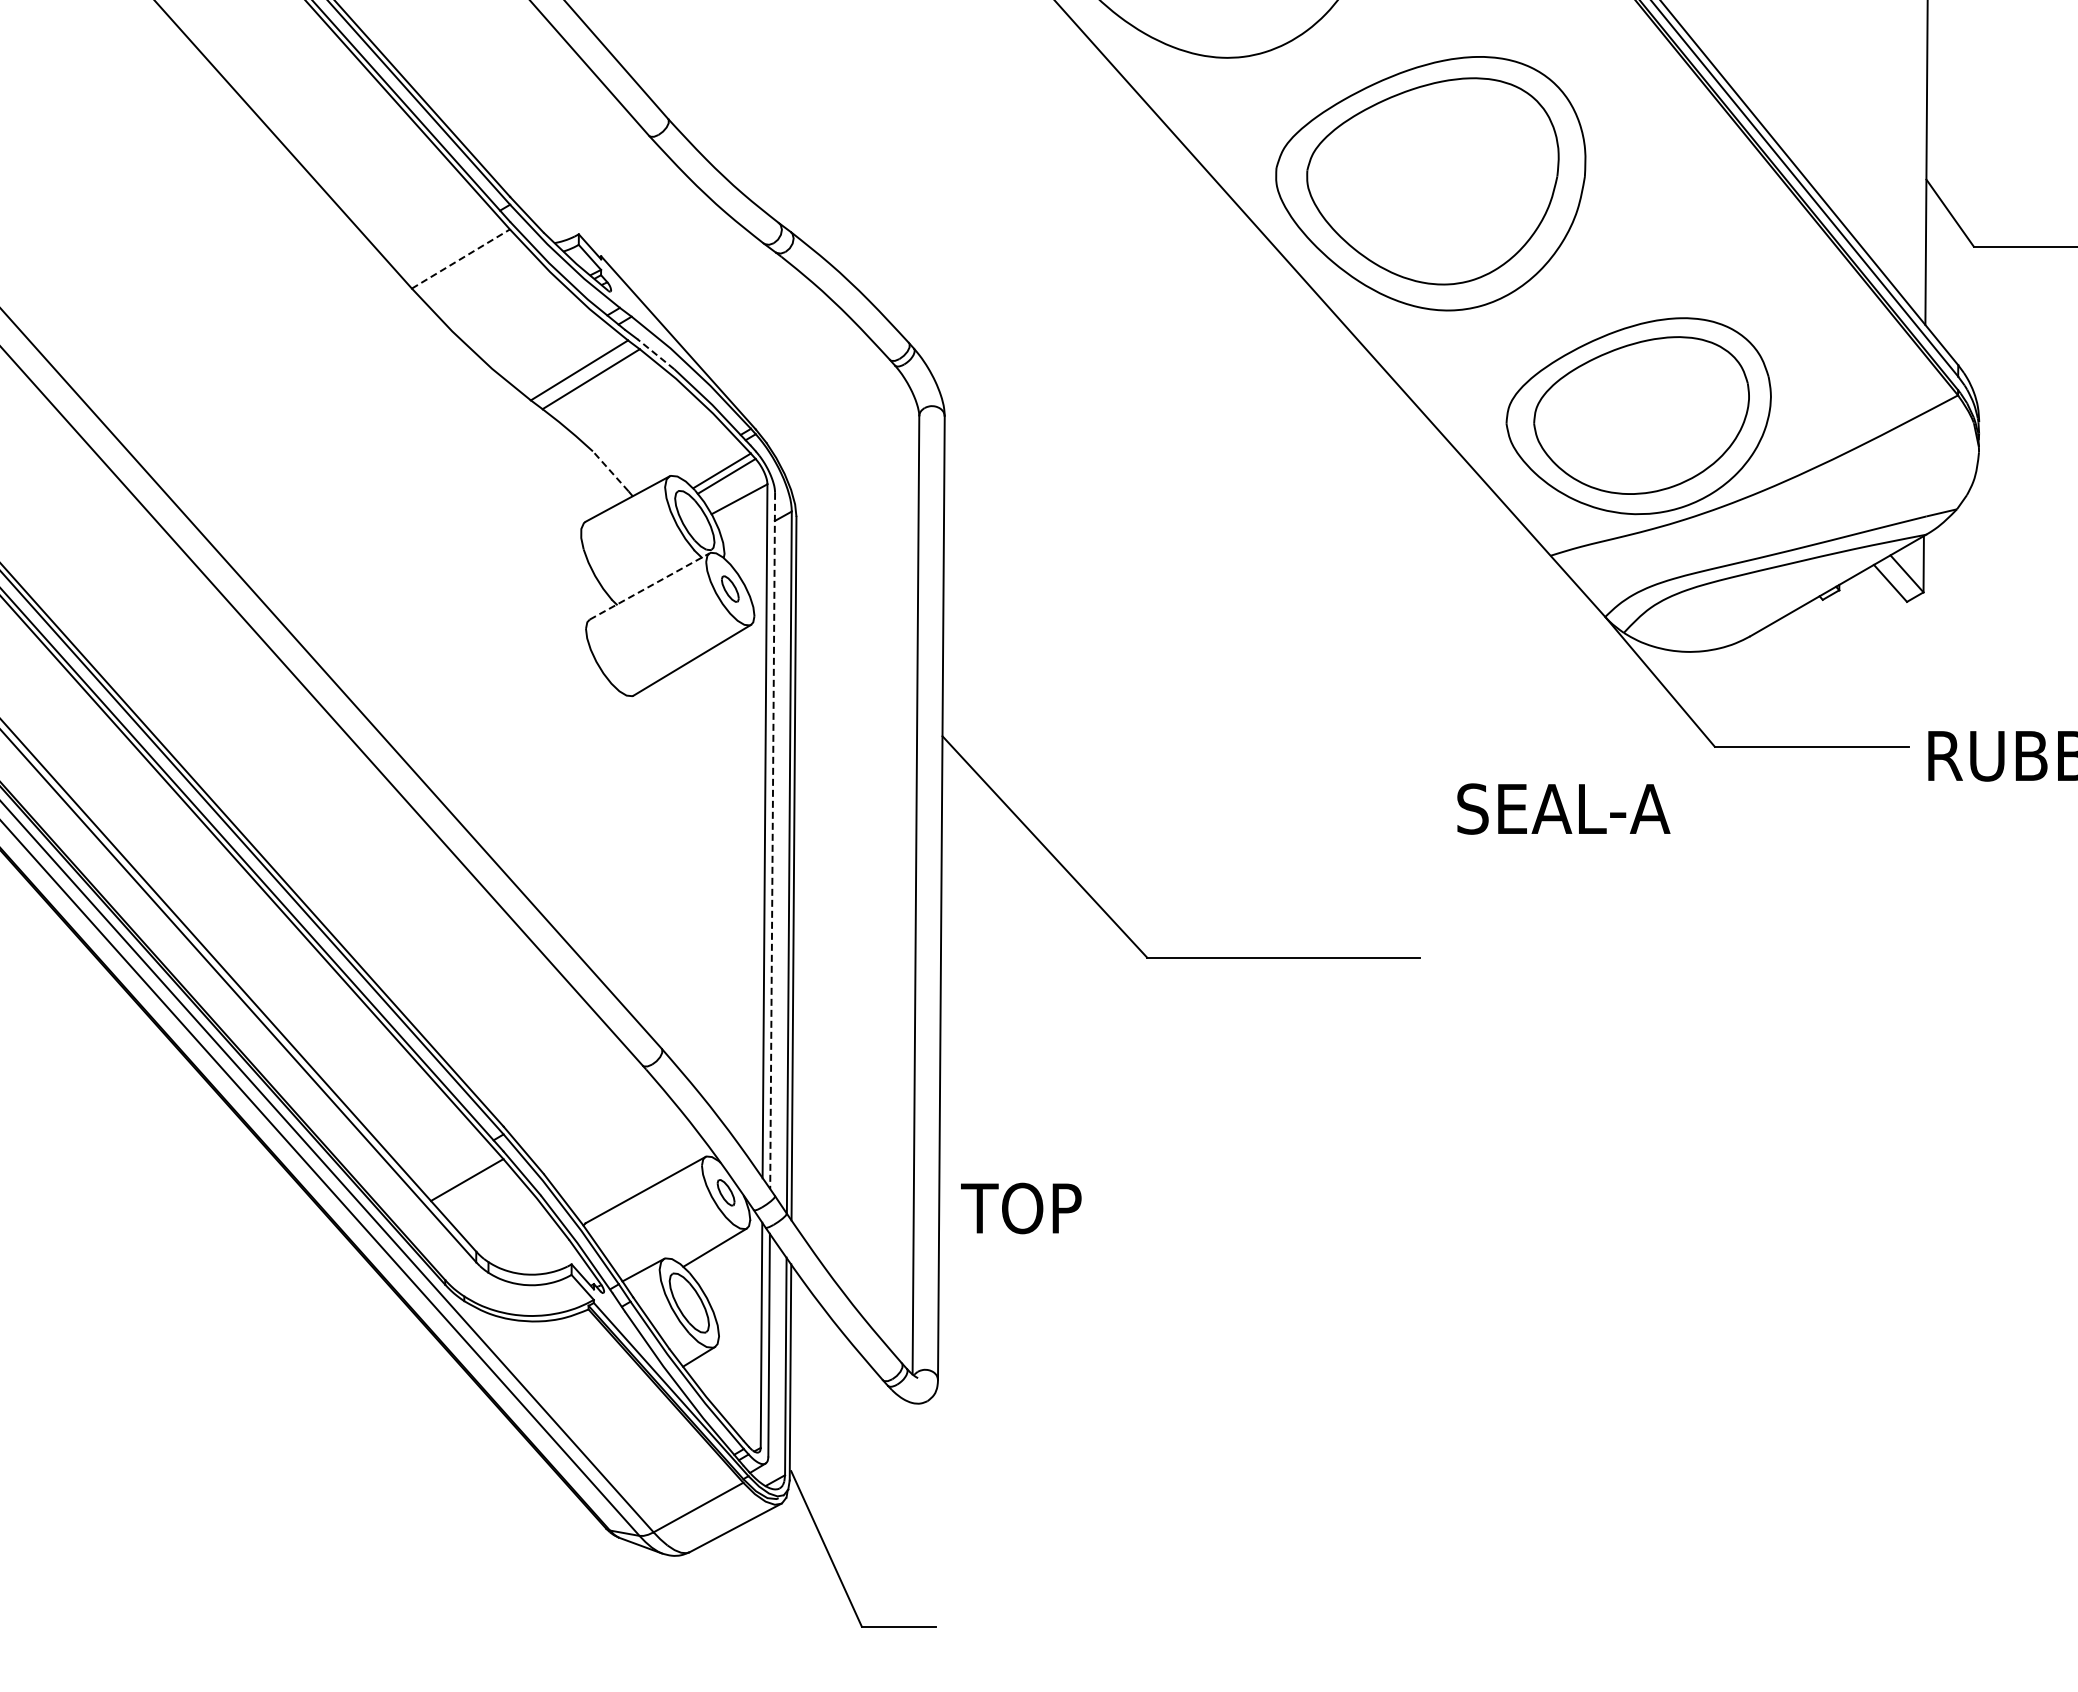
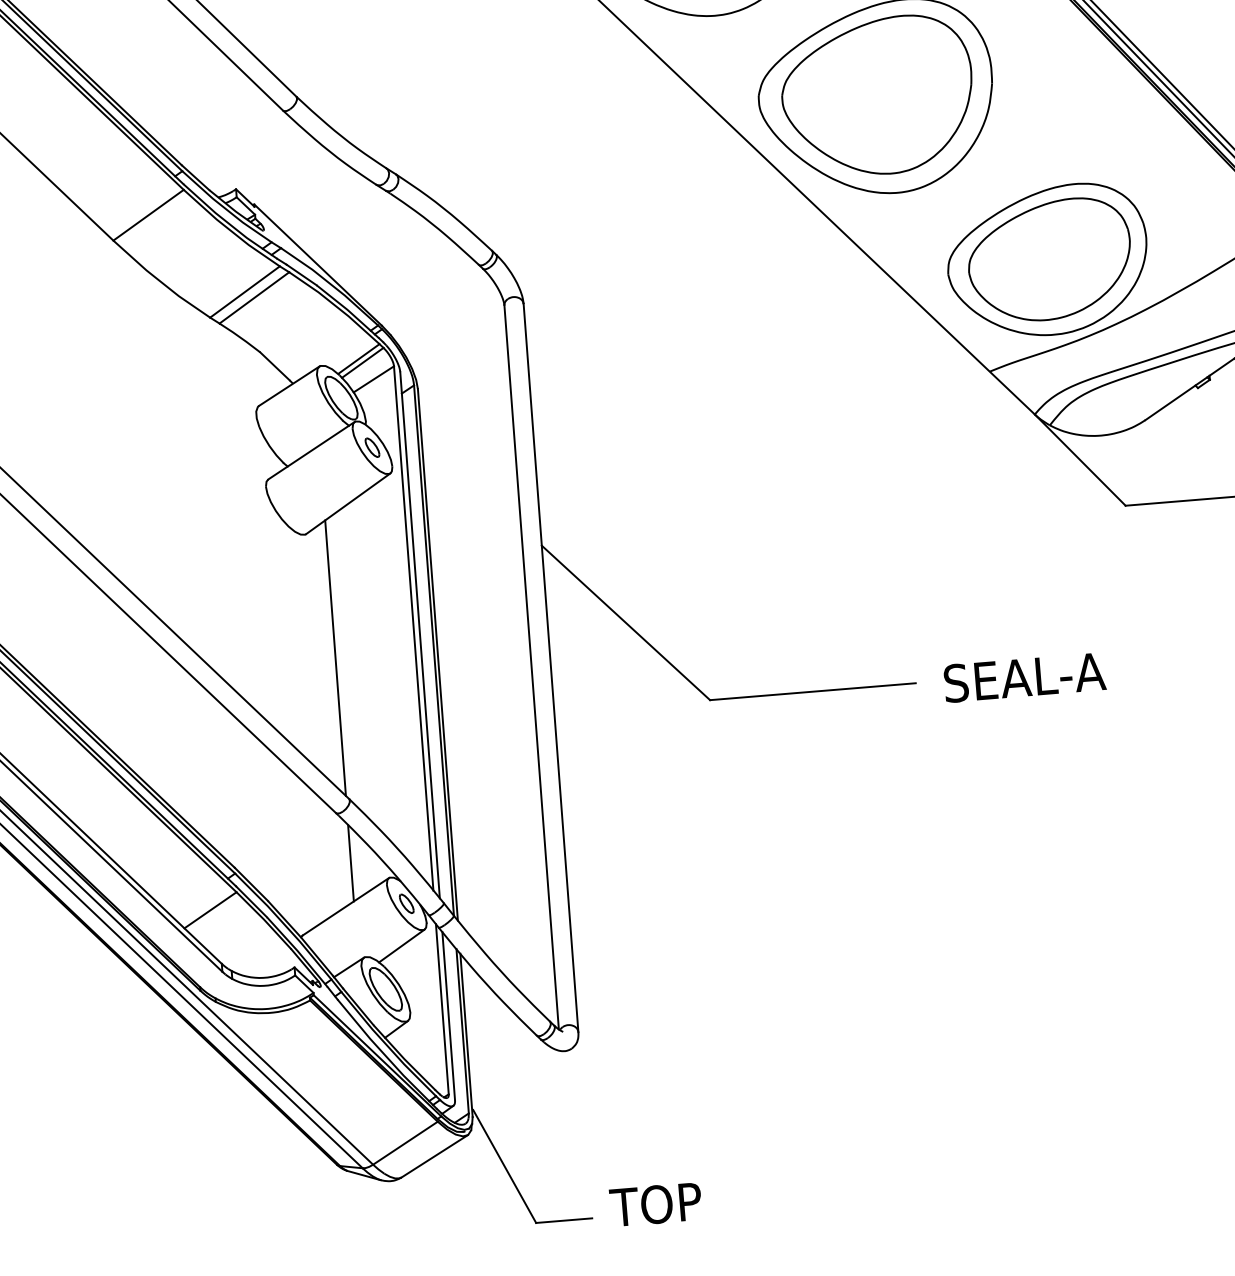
line: (461, 258) -> (148, 214), dashed -> solid
line: (655, 354) -> (301, 275), dashed -> solid
line: (610, 471) -> (274, 366), dashed -> solid
line: (649, 586) -> (311, 450), dashed -> solid
text: (1563, 808) -> (1024, 677), moved
line: (772, 841) -> (419, 635), dashed -> solid
line: (658, 861) -> (335, 657), added
line: (656, 1133) -> (350, 863), added
text: (1021, 1208) -> (656, 1204), moved

